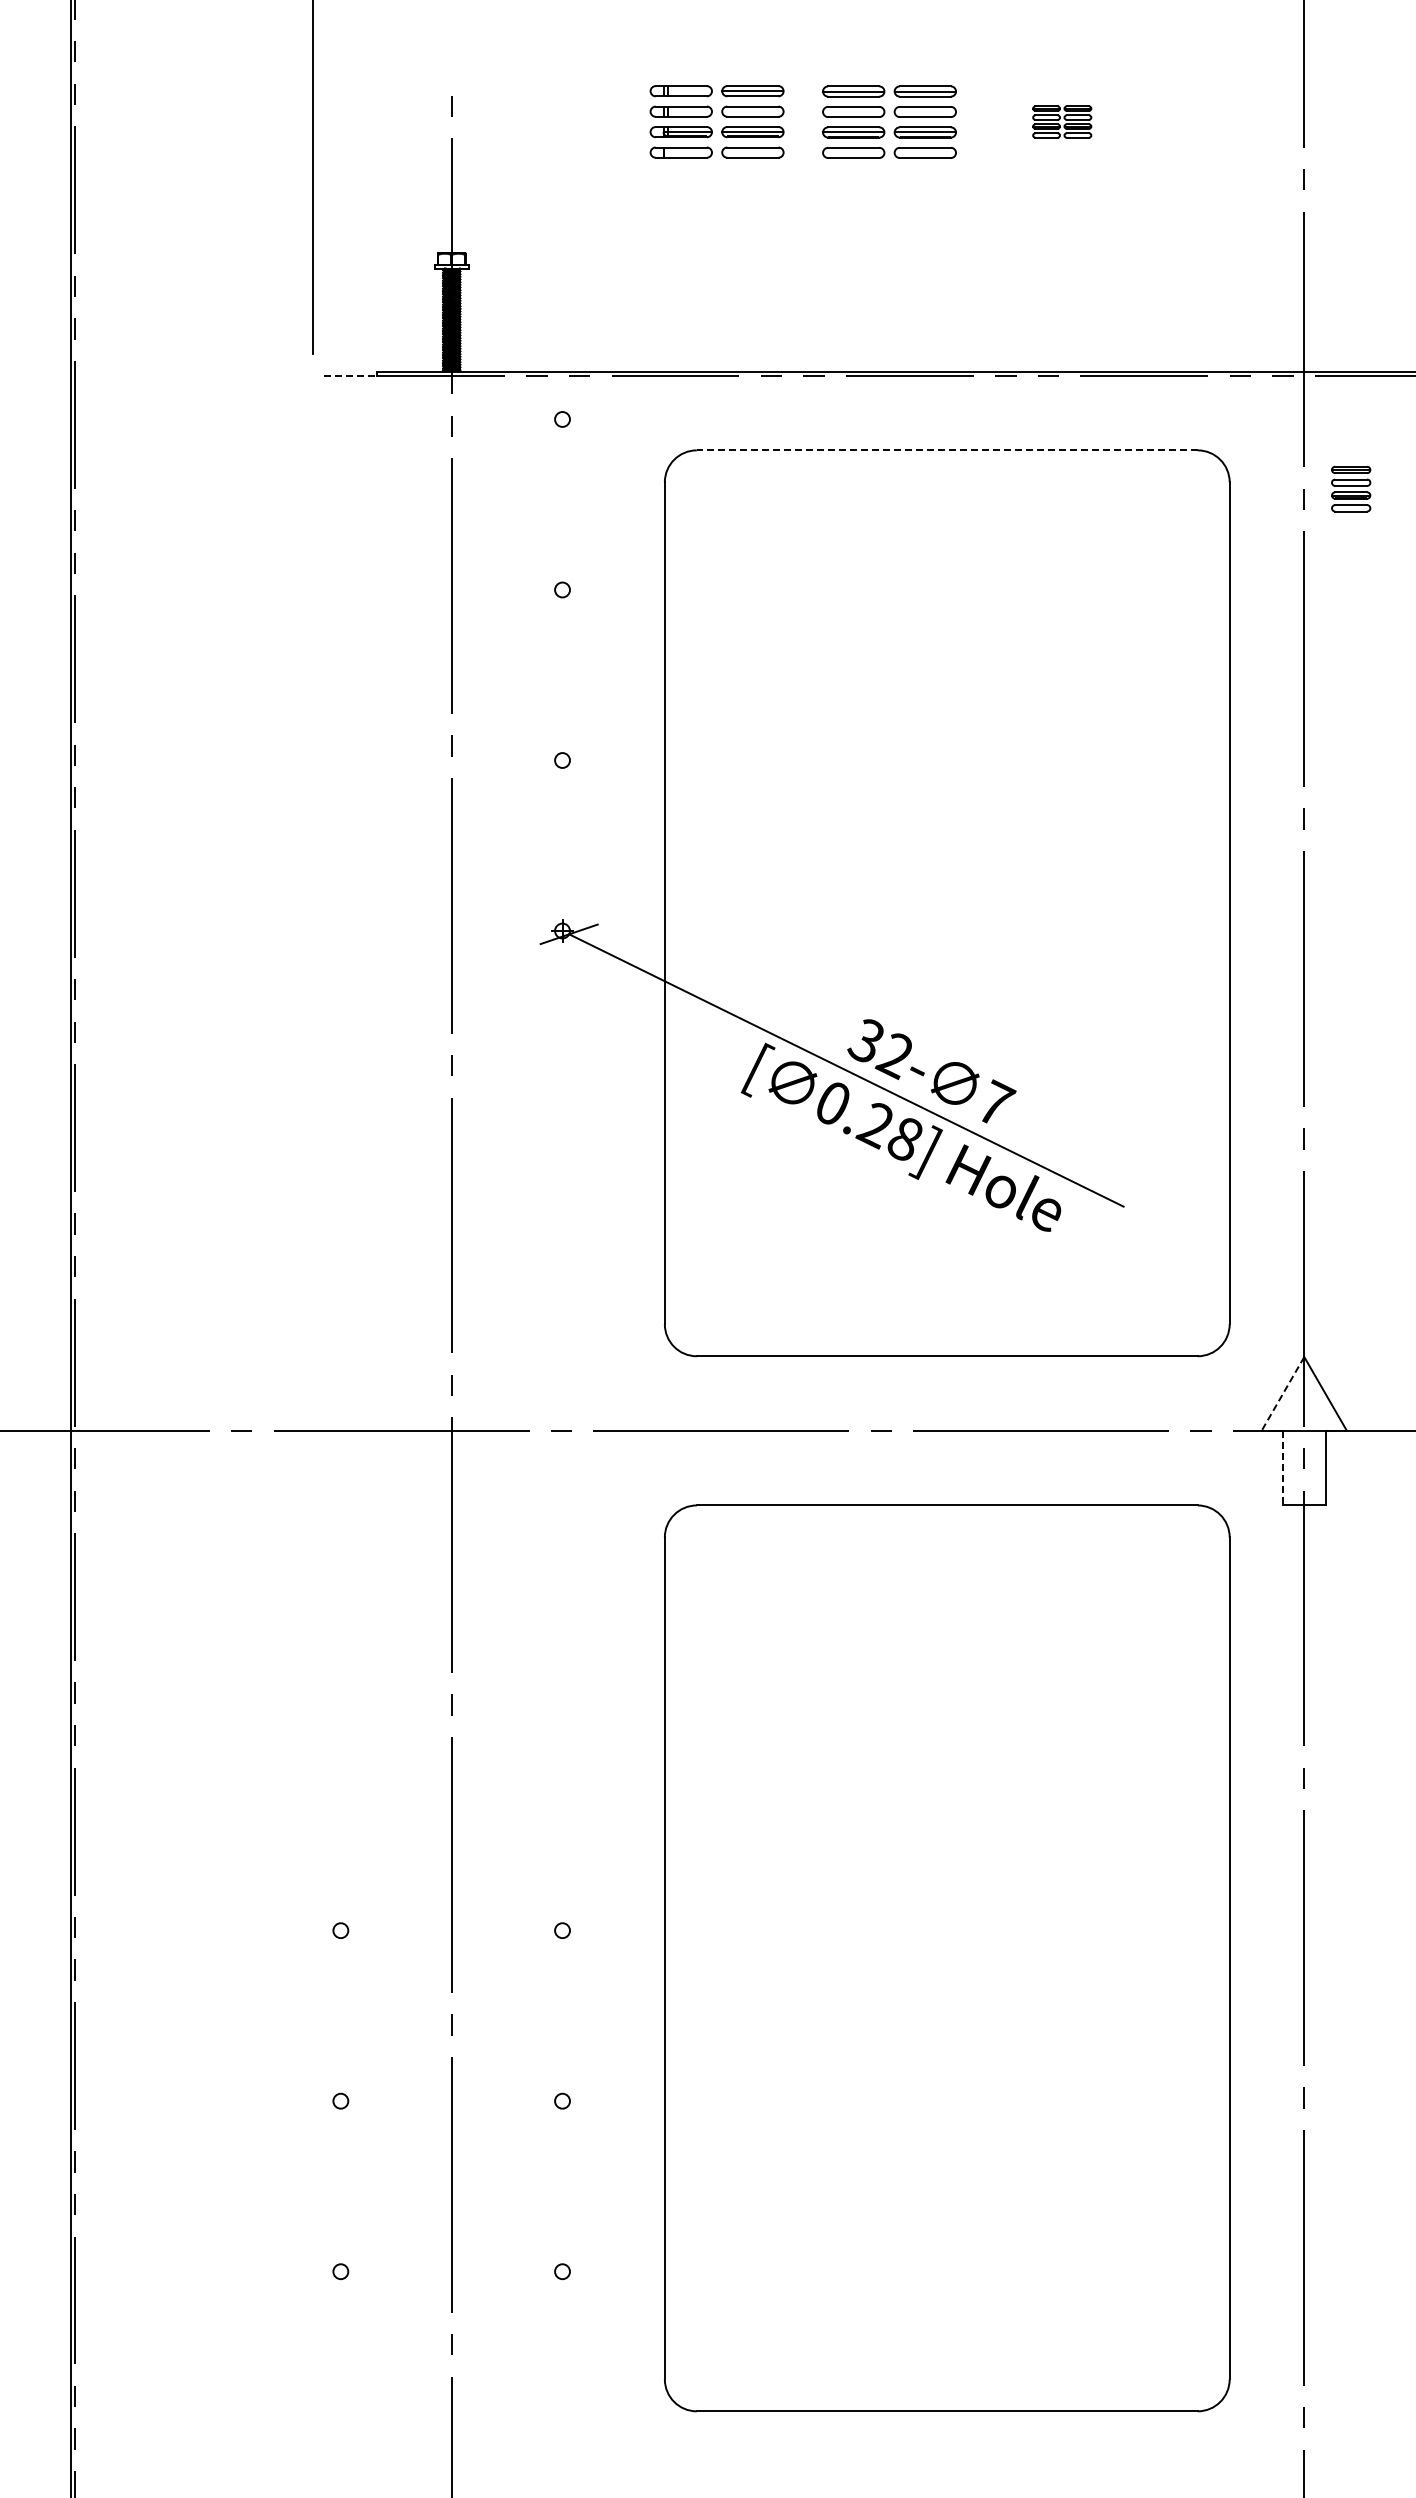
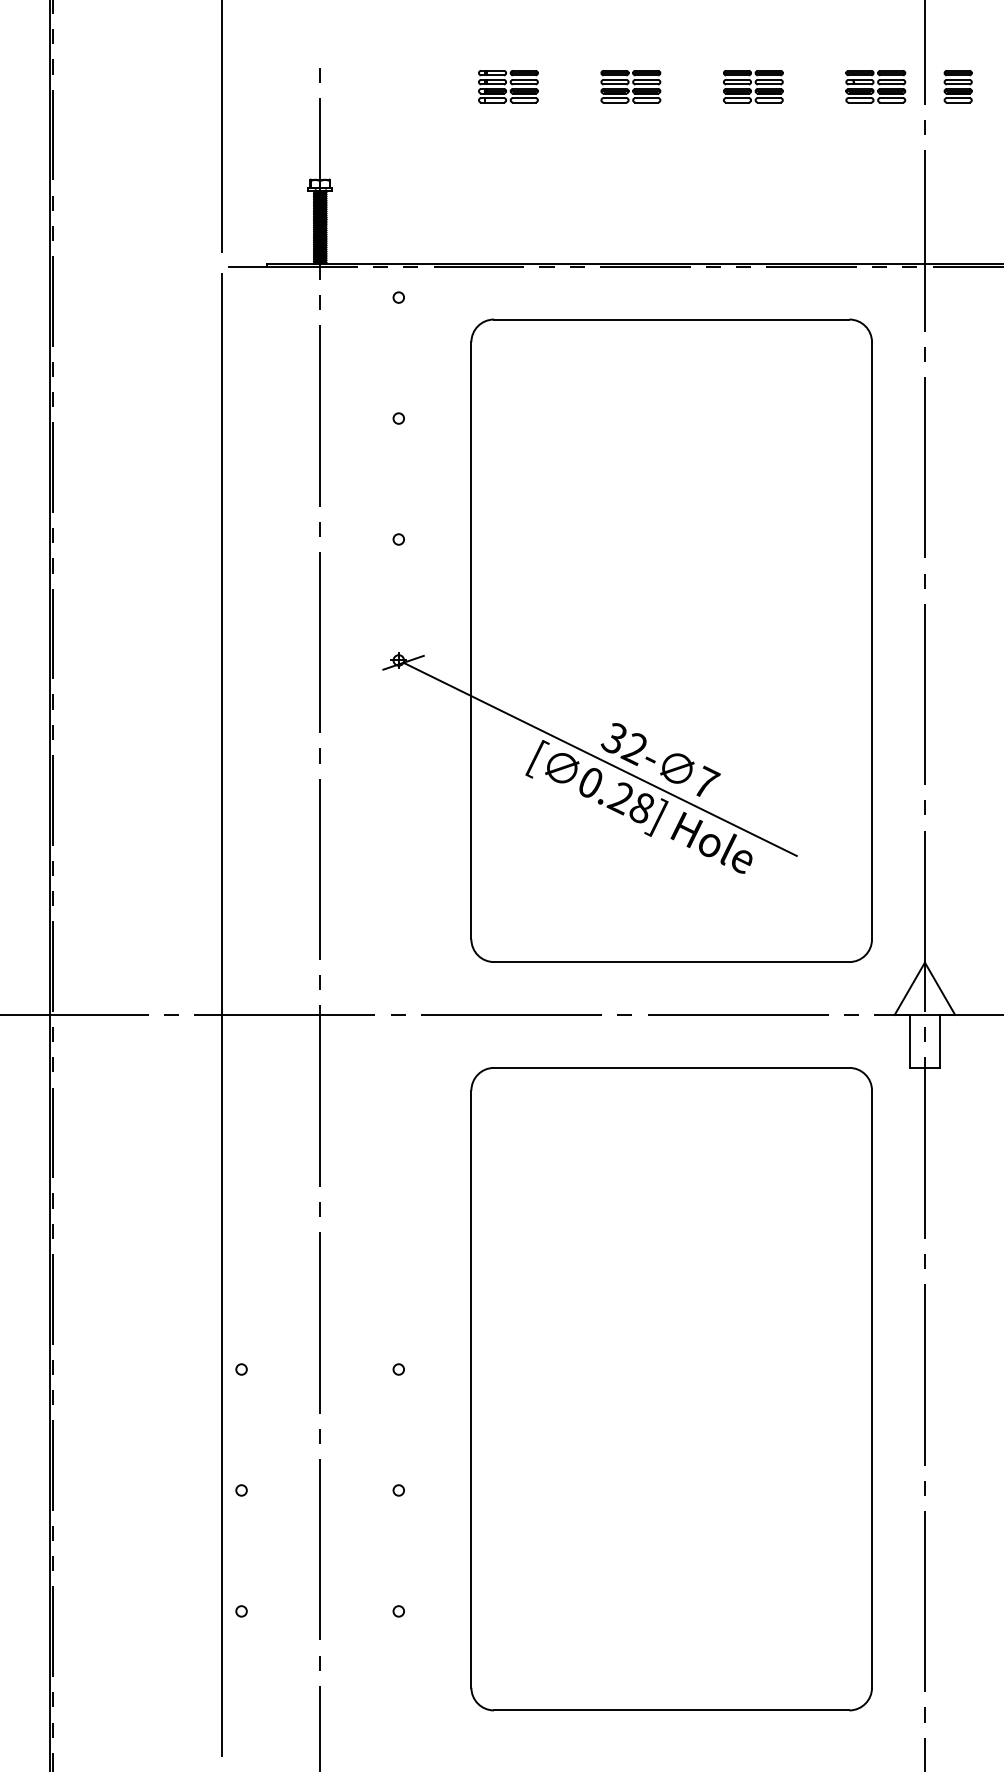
part: (889, 121) -> (630, 86), size x0.62
part: (1061, 121) -> (752, 86), size x1.43
part: (716, 122) -> (508, 86), size x0.62
part: (1234, 122) -> (875, 86), added
line: (350, 375) -> (248, 266), dashed -> solid
line: (946, 450) -> (671, 319), dashed -> solid
part: (1351, 488) -> (958, 86), moved
line: (1282, 1393) -> (909, 988), dashed -> solid
line: (313, 1430) -> (222, 1014), added
line: (1282, 1468) -> (909, 1041), dashed -> solid

